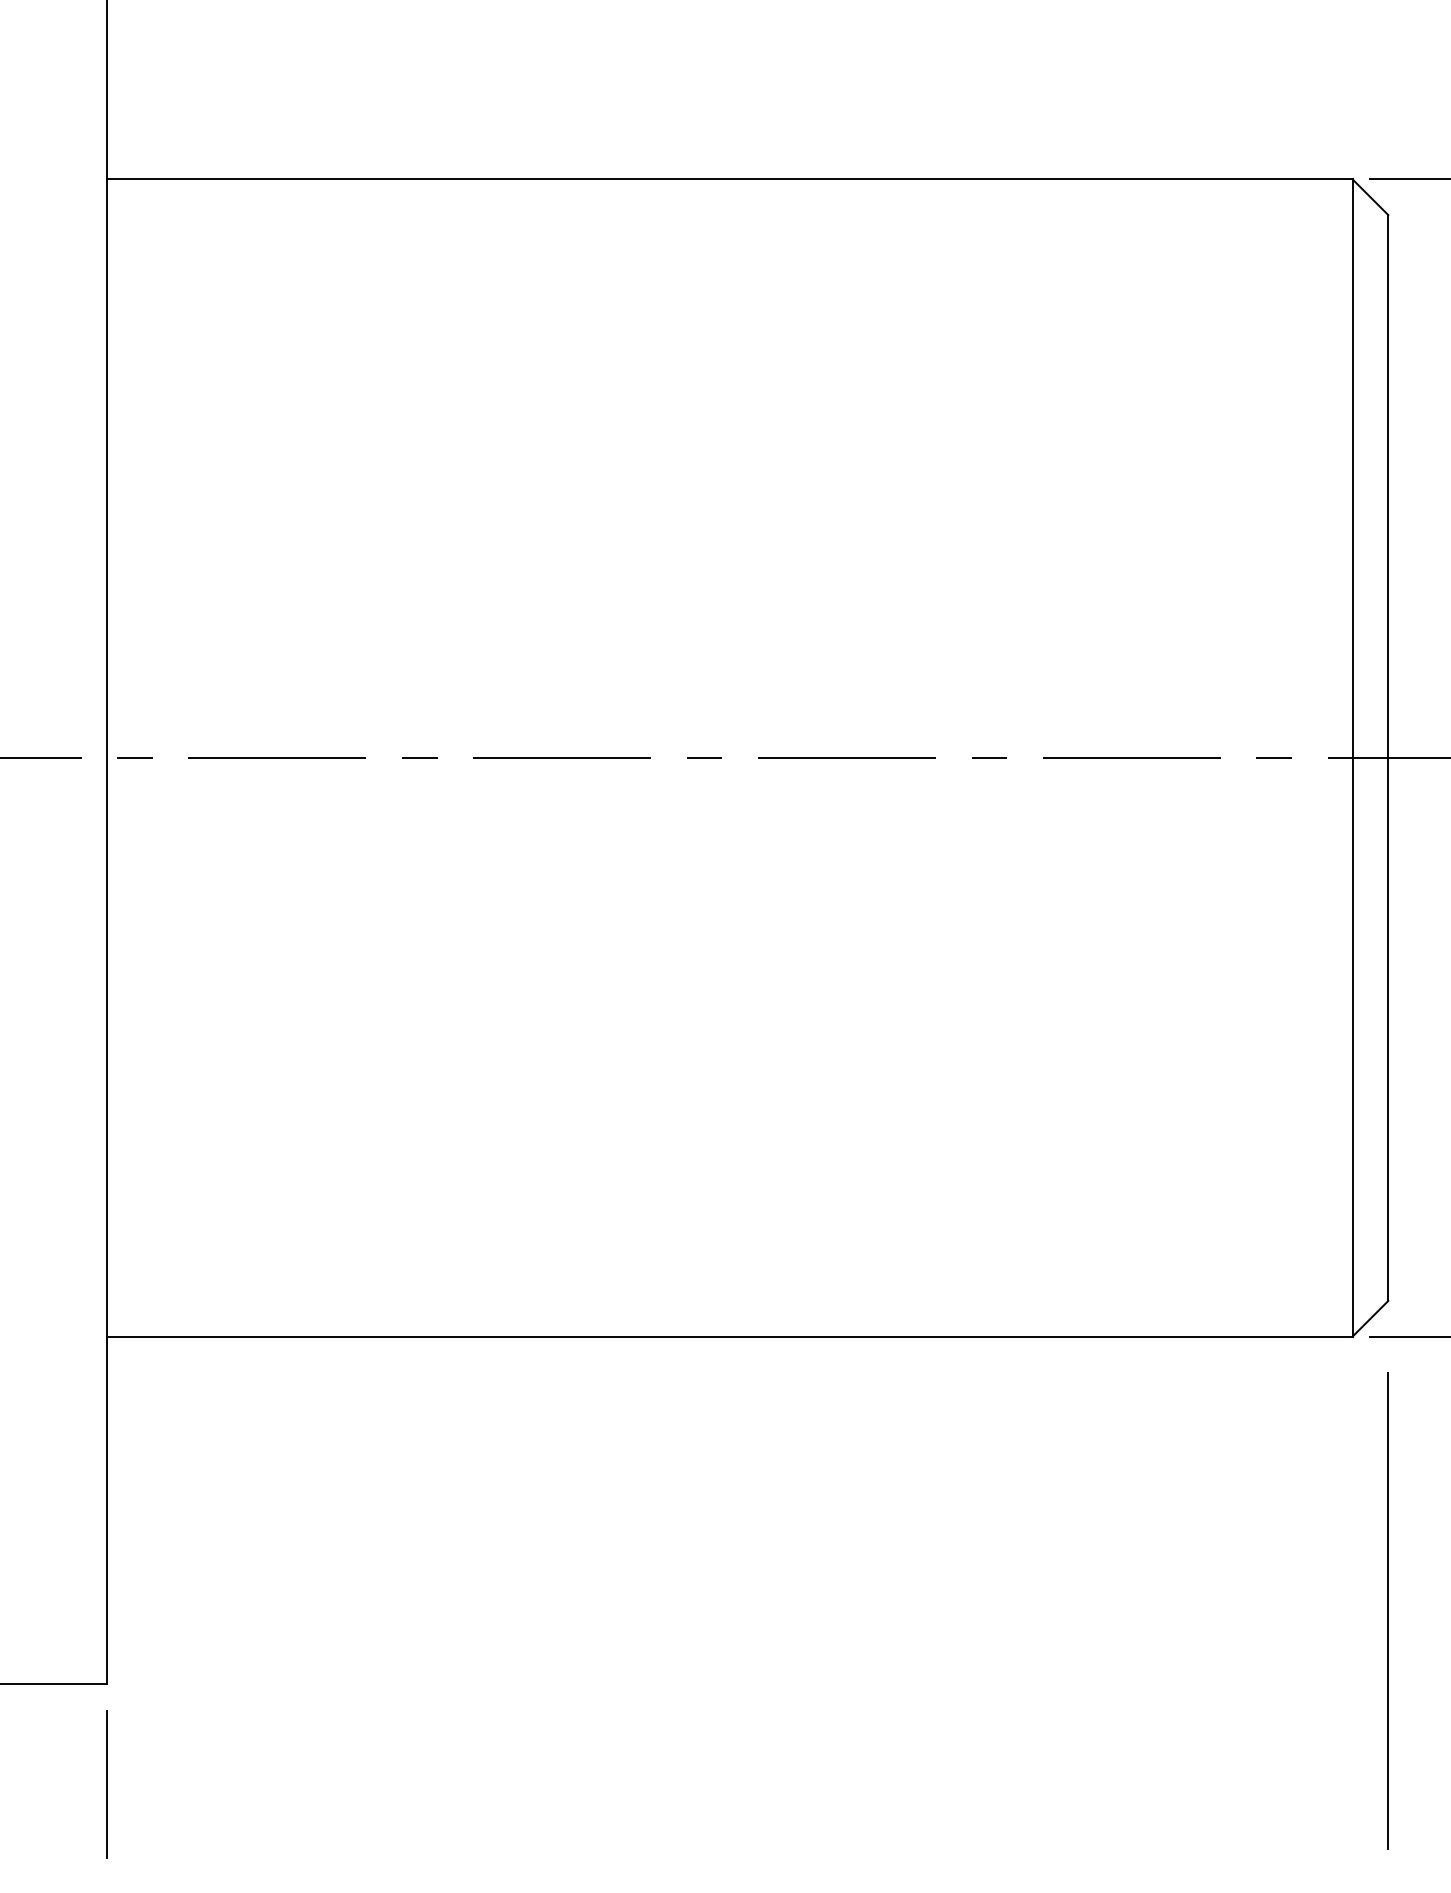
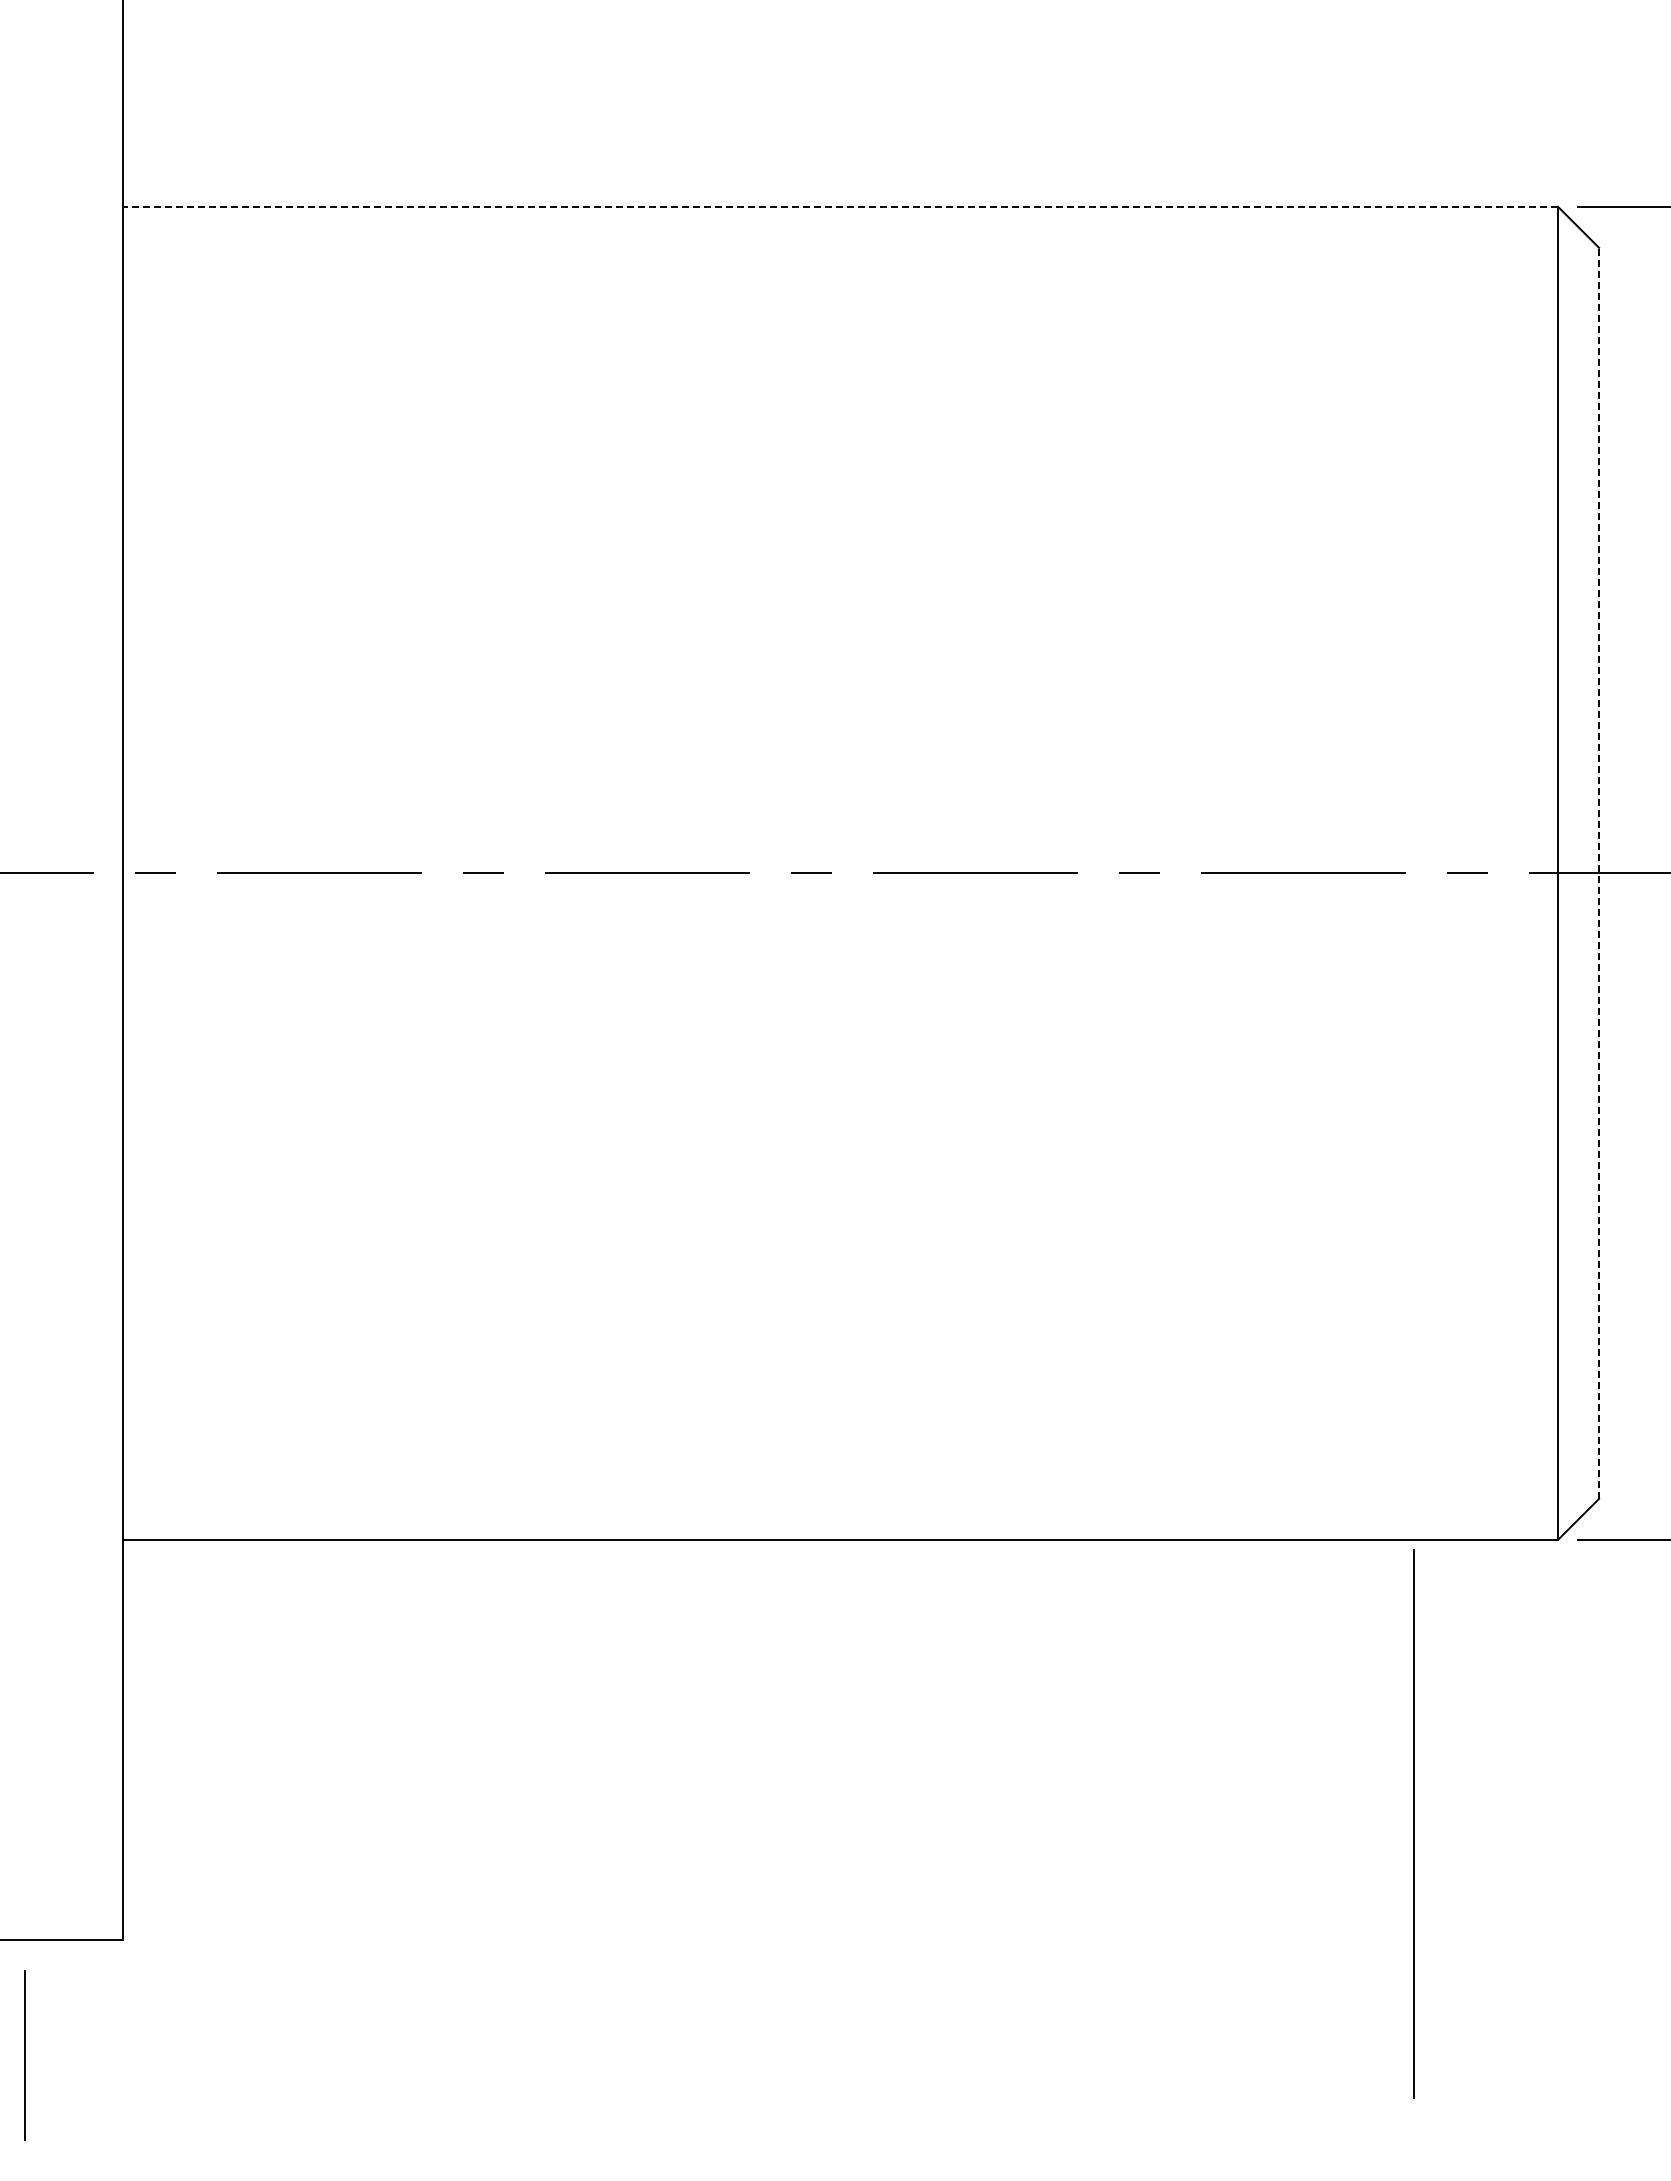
line: (729, 179) -> (840, 206), solid -> dashed
line: (1388, 757) -> (1599, 872), solid -> dashed
line: (1387, 1610) -> (1413, 1823), moved
line: (106, 1784) -> (24, 2055), moved

